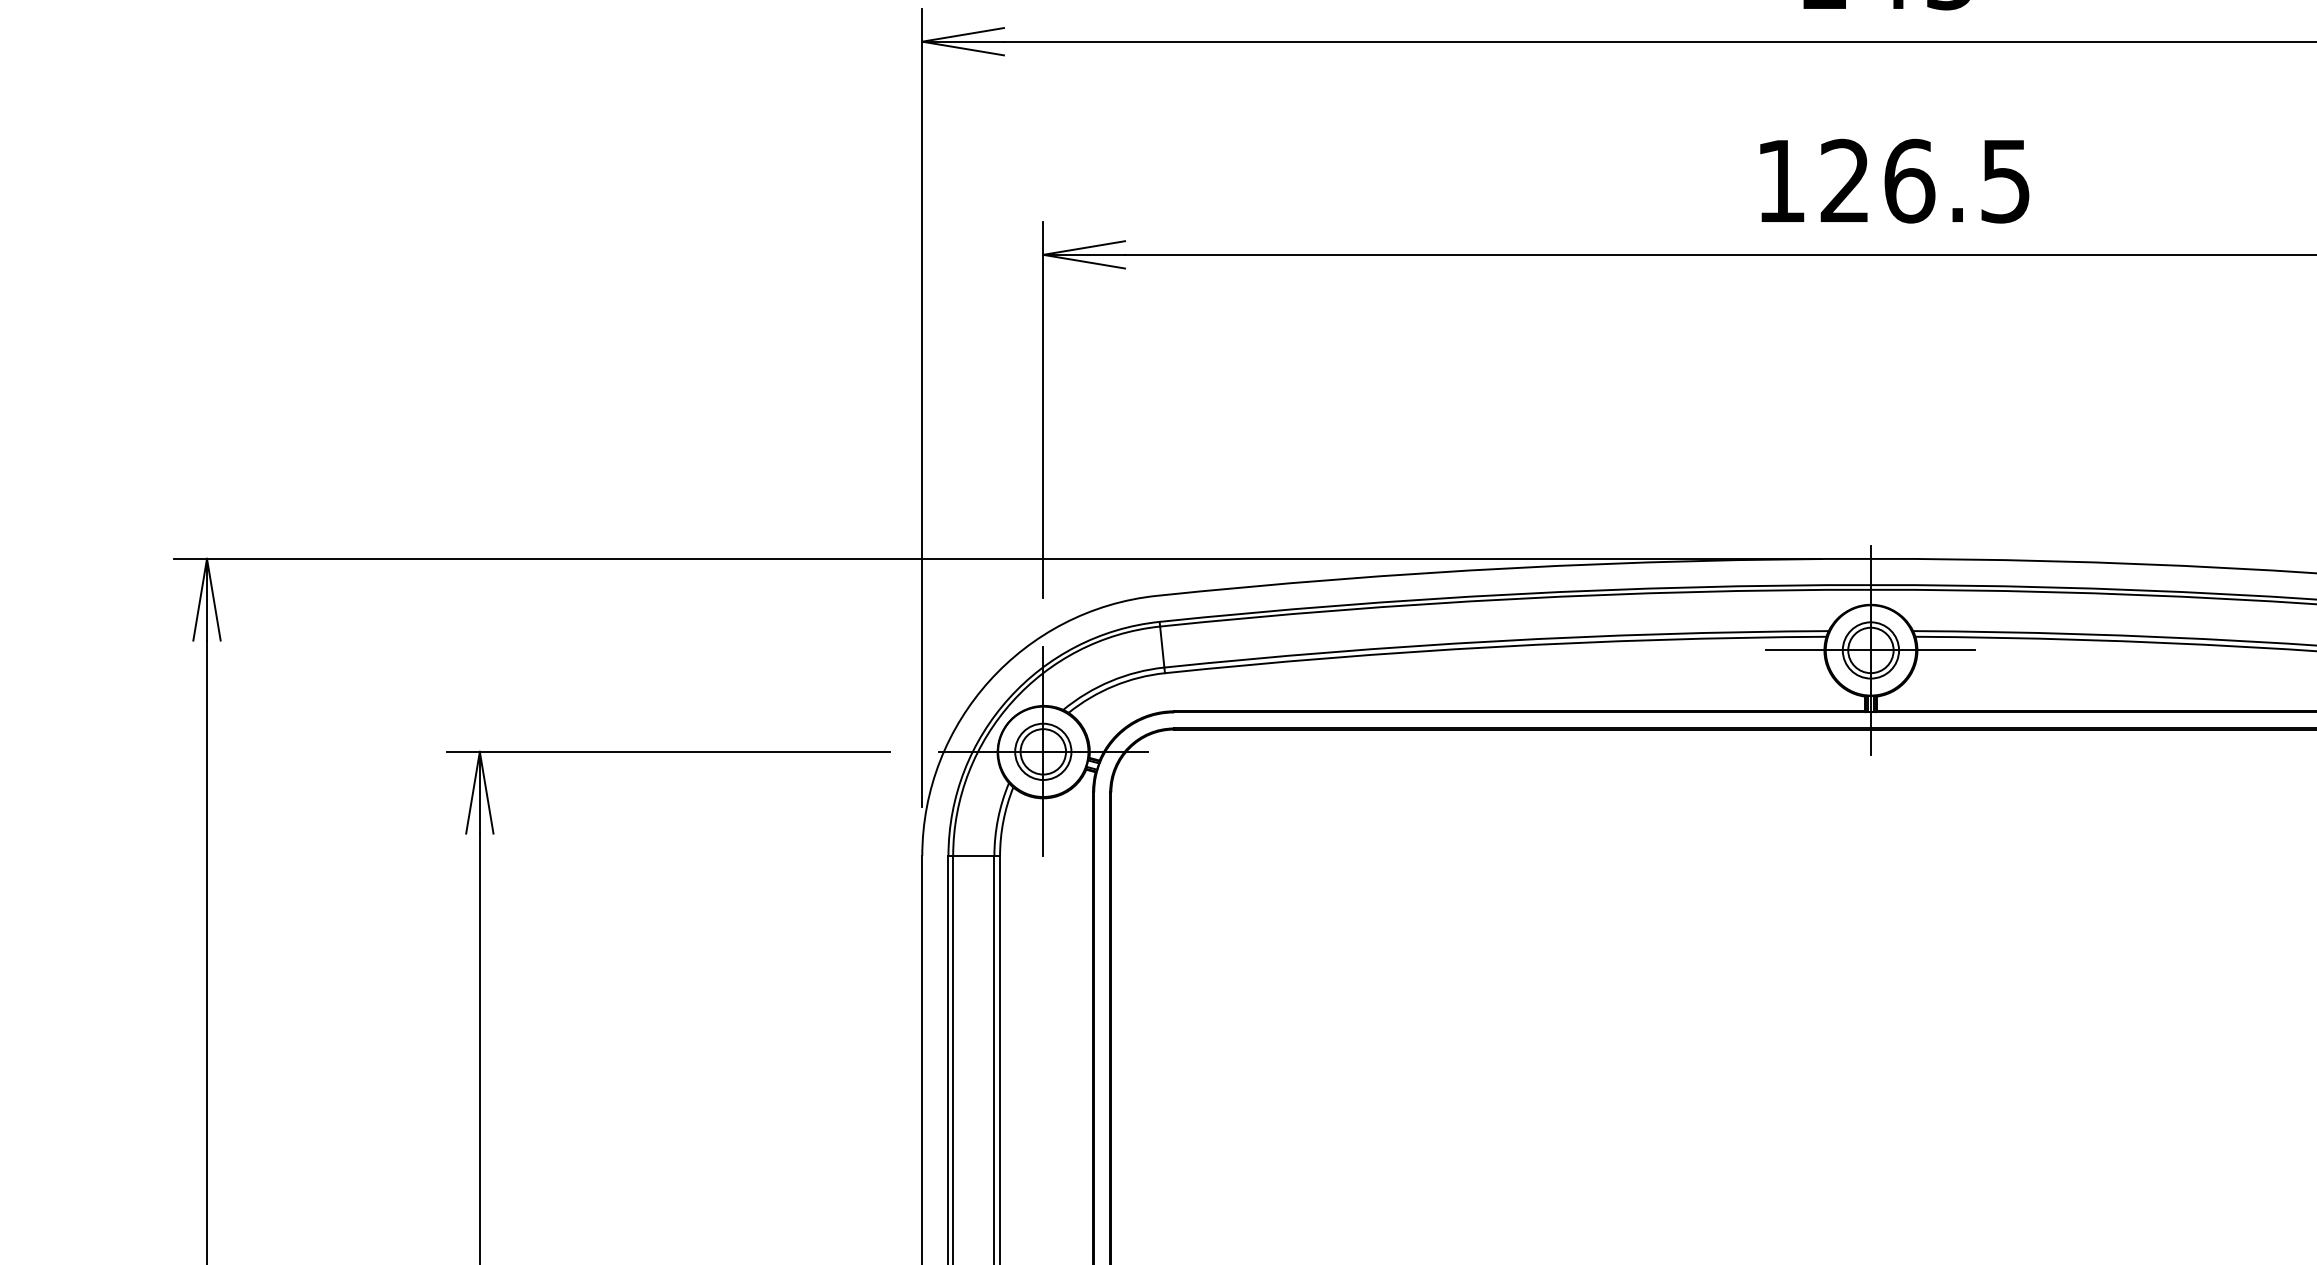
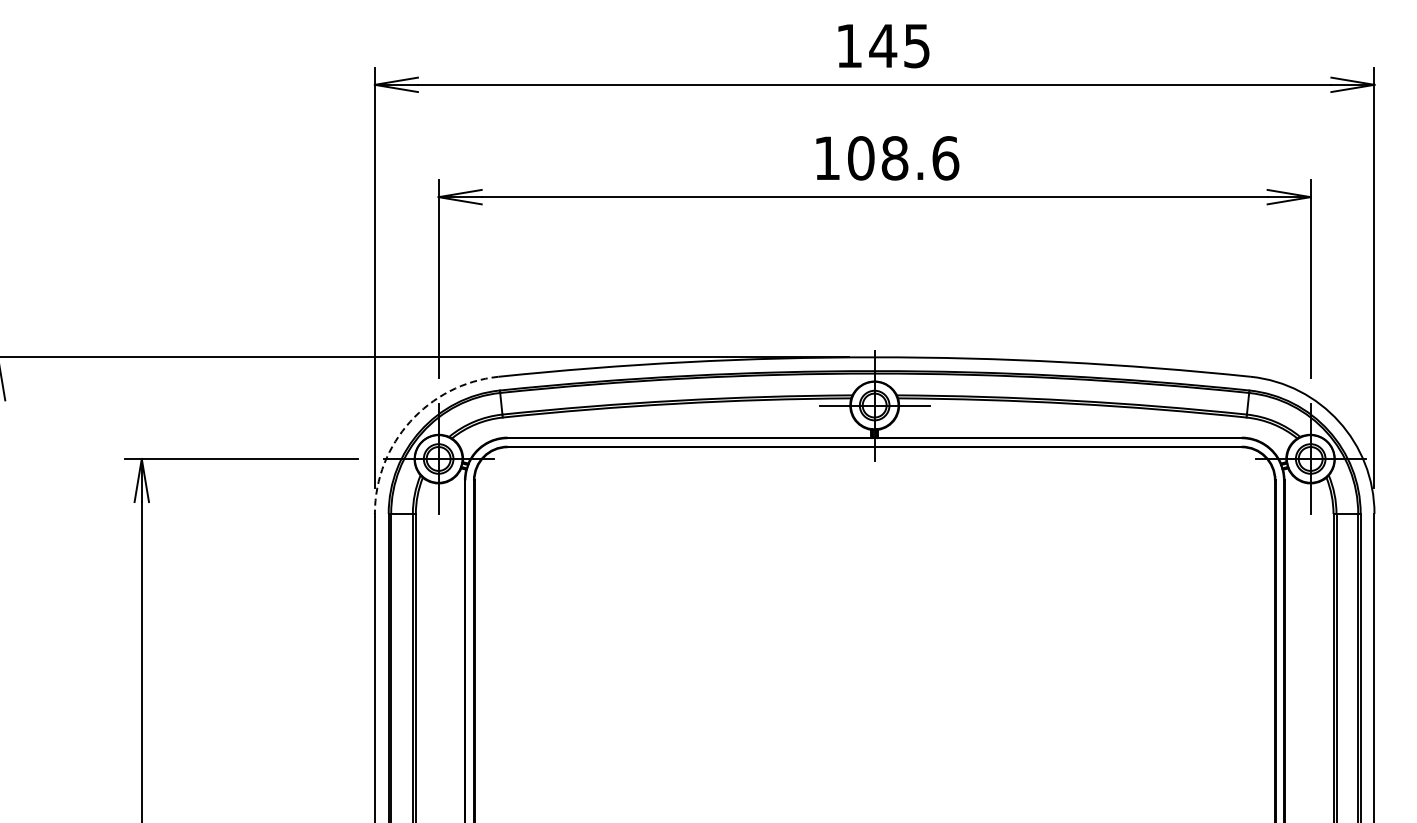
text: (1925, 181) -> (903, 158), 126.5 -> 108.6
arc: (989, 680) -> (410, 421), solid -> dashed

